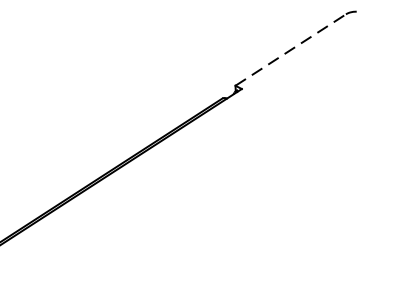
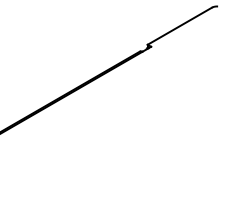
line: (291, 48) -> (180, 25), dashed -> solid

